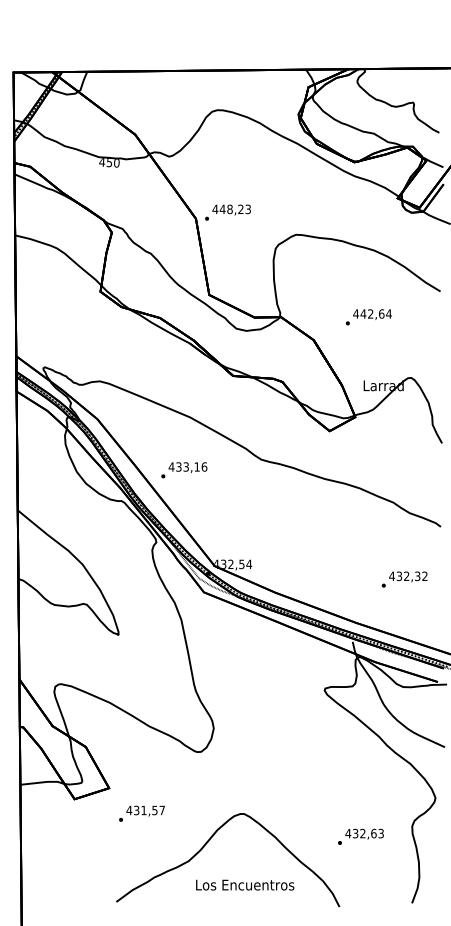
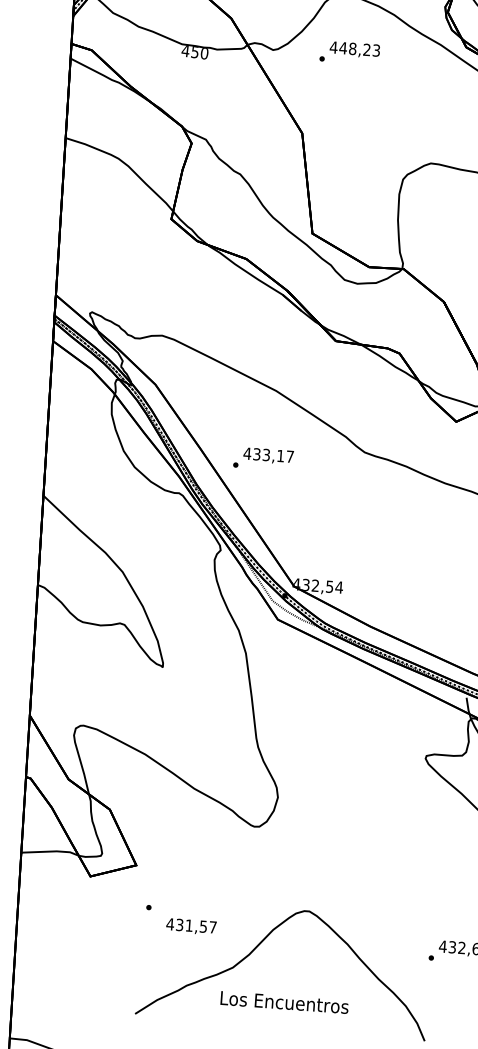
text: (227, 212) -> (349, 52), moved
text: (204, 466) -> (290, 456), 433,16 -> 433,17
text: (145, 810) -> (191, 925), moved
text: (245, 884) -> (285, 1001), moved

